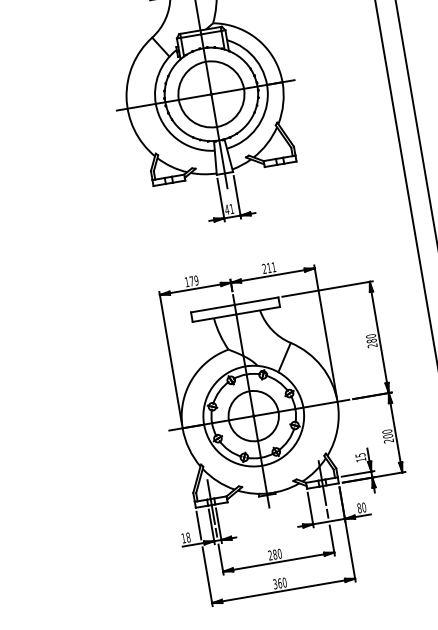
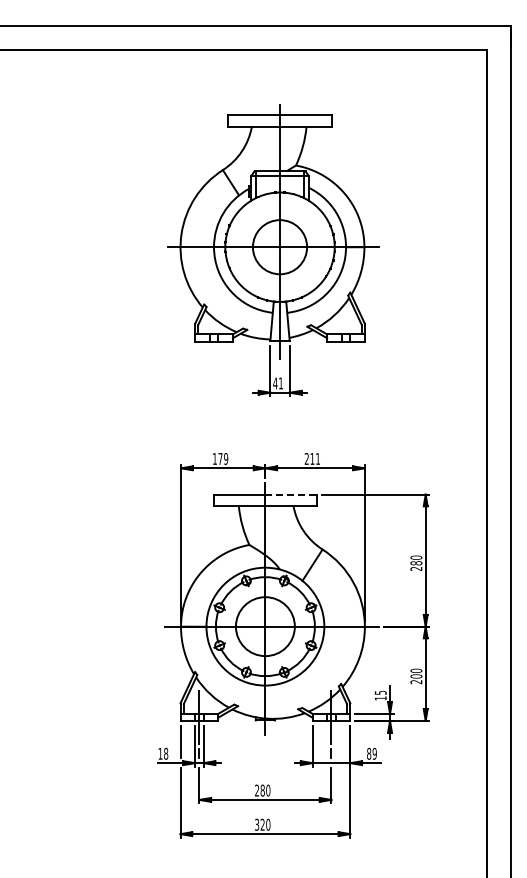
circle: (210, 93) -> (279, 246), size x0.7
line: (256, 301) -> (291, 494), solid -> dashed
text: (363, 507) -> (374, 753), 80 -> 89
text: (279, 583) -> (262, 824), 360 -> 320

